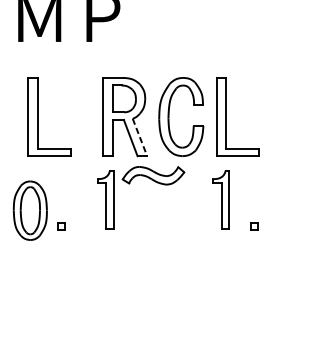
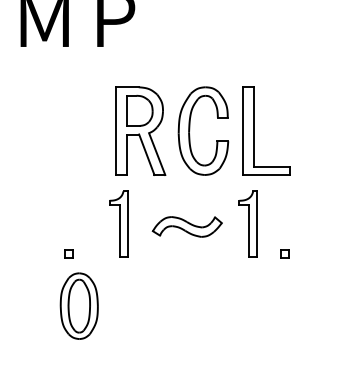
part: (38, 116) -> (43, 130), removed
line: (140, 137) -> (157, 154), dashed -> solid
part: (152, 175) -> (186, 226), moved
part: (29, 210) -> (78, 305), moved

